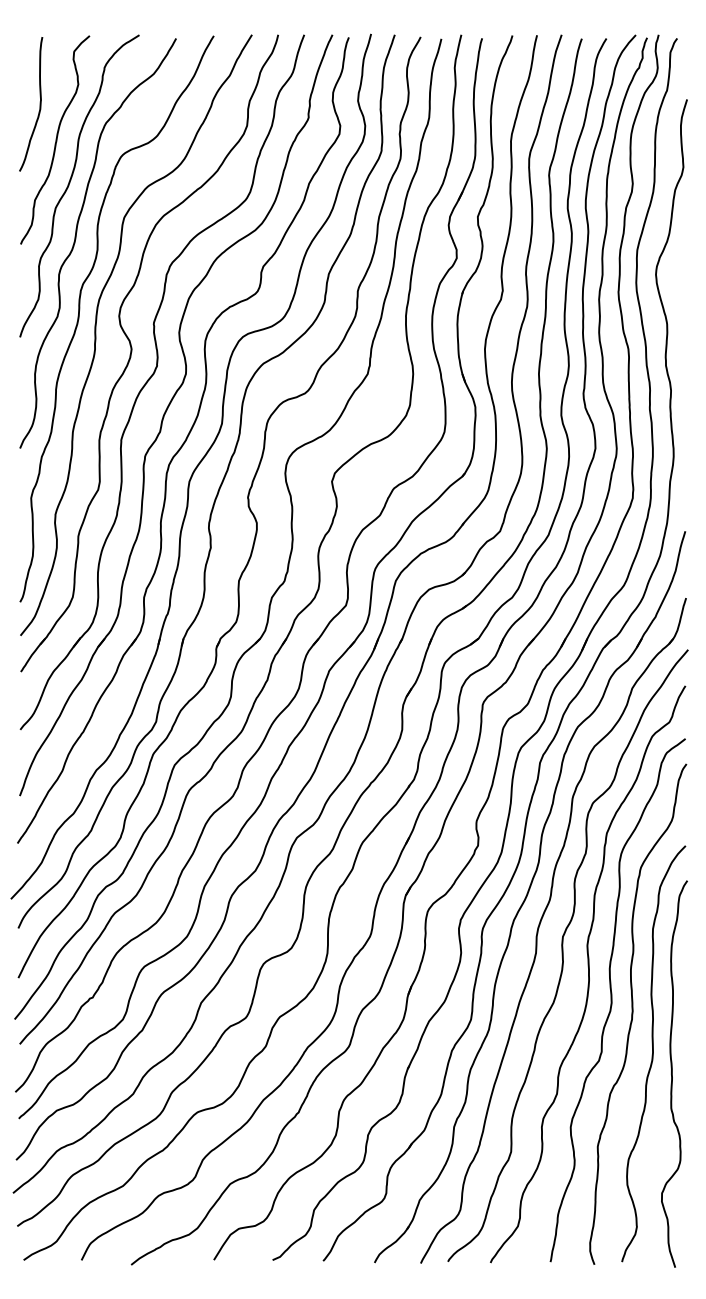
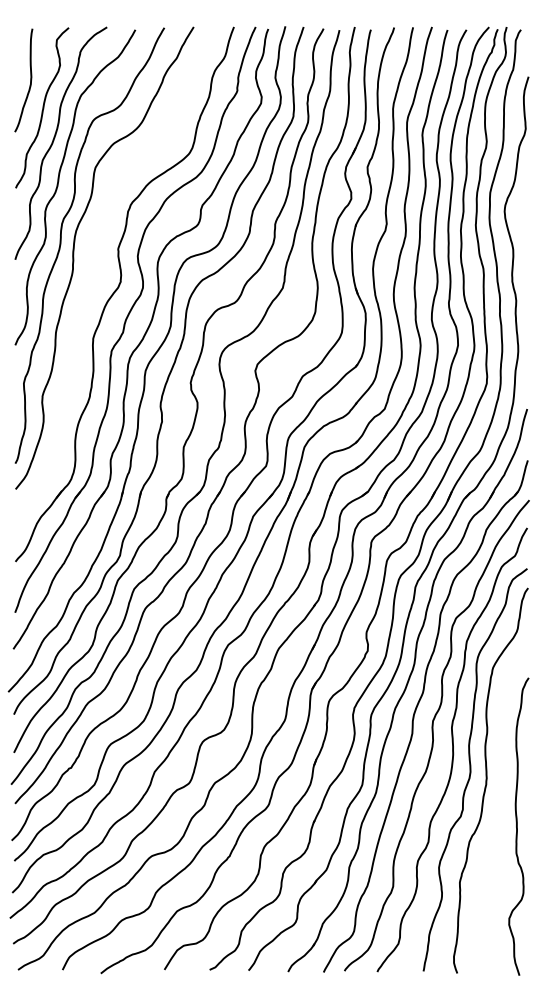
part: (132, 352) -> (101, 271), removed
curve: (653, 1053) -> (502, 810), removed

